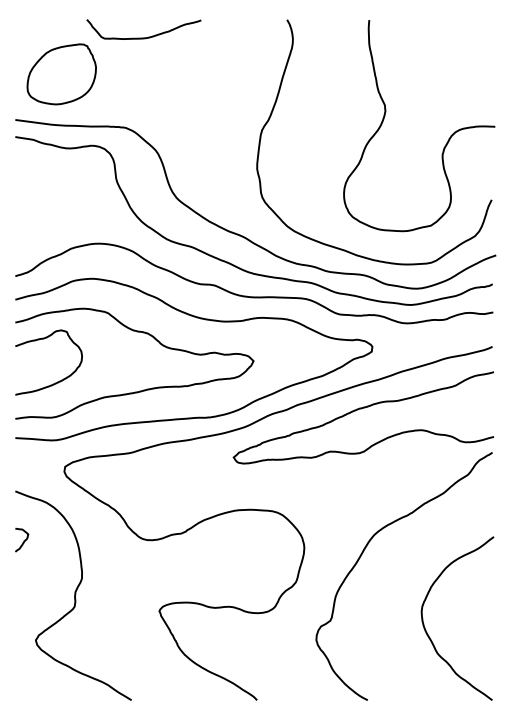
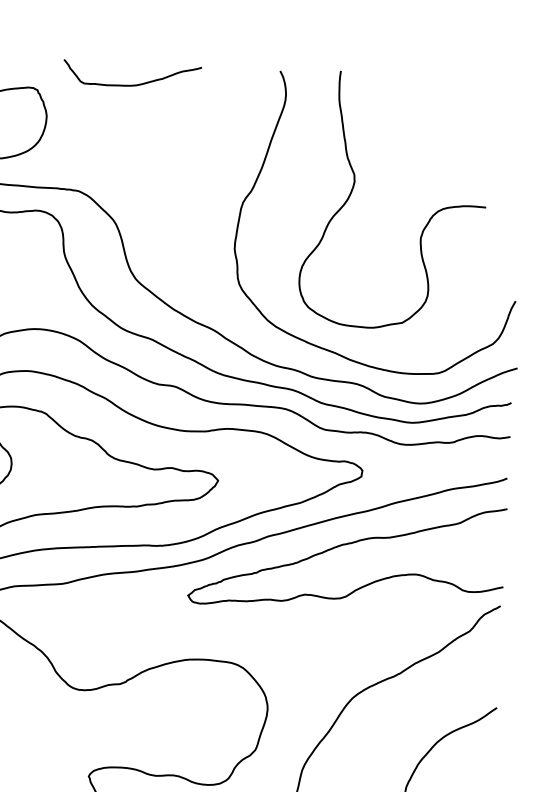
curve: (143, 37) -> (131, 84), moved
curve: (447, 140) -> (427, 221), moved

